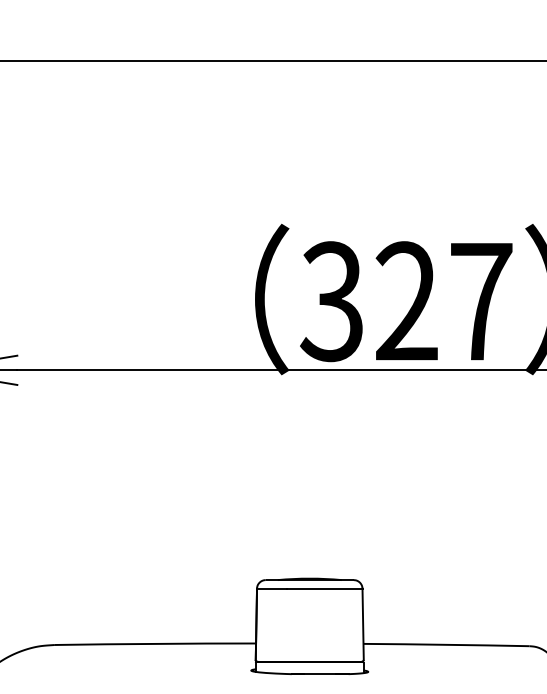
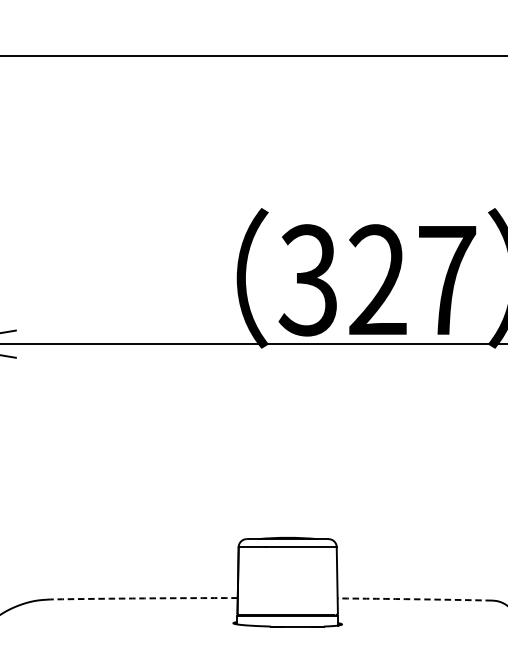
arc: (155, 643) -> (144, 598), solid -> dashed
arc: (446, 644) -> (414, 598), solid -> dashed

